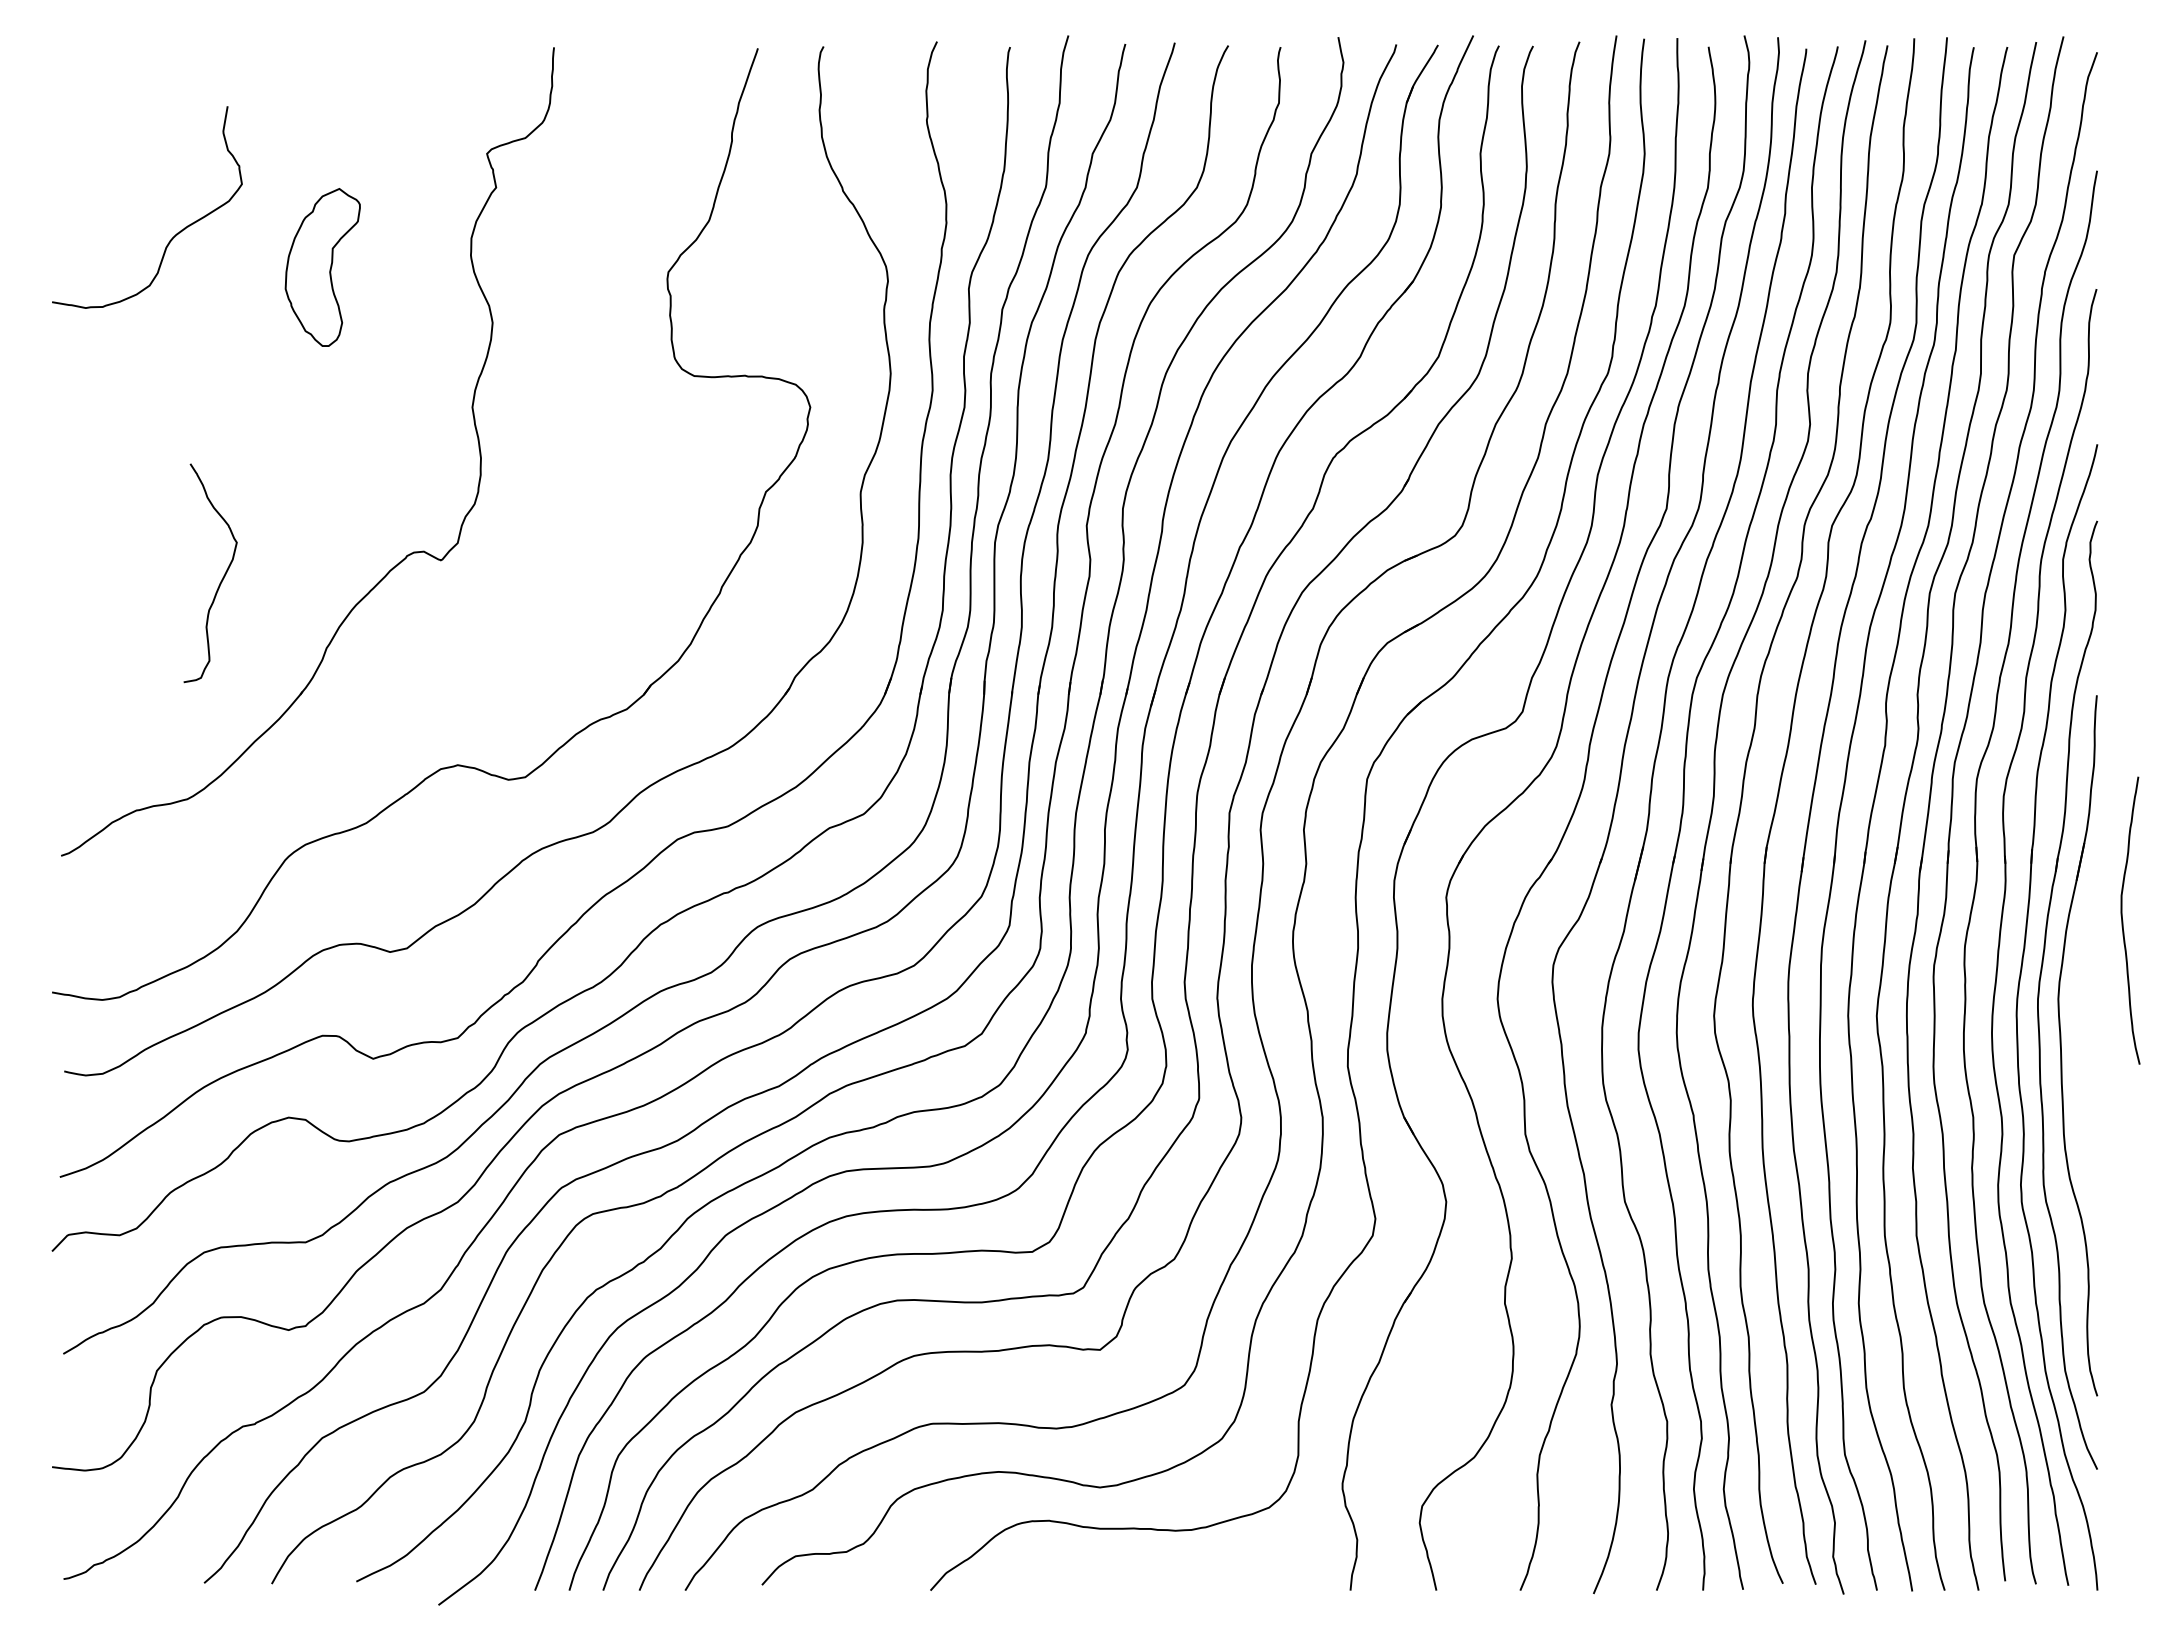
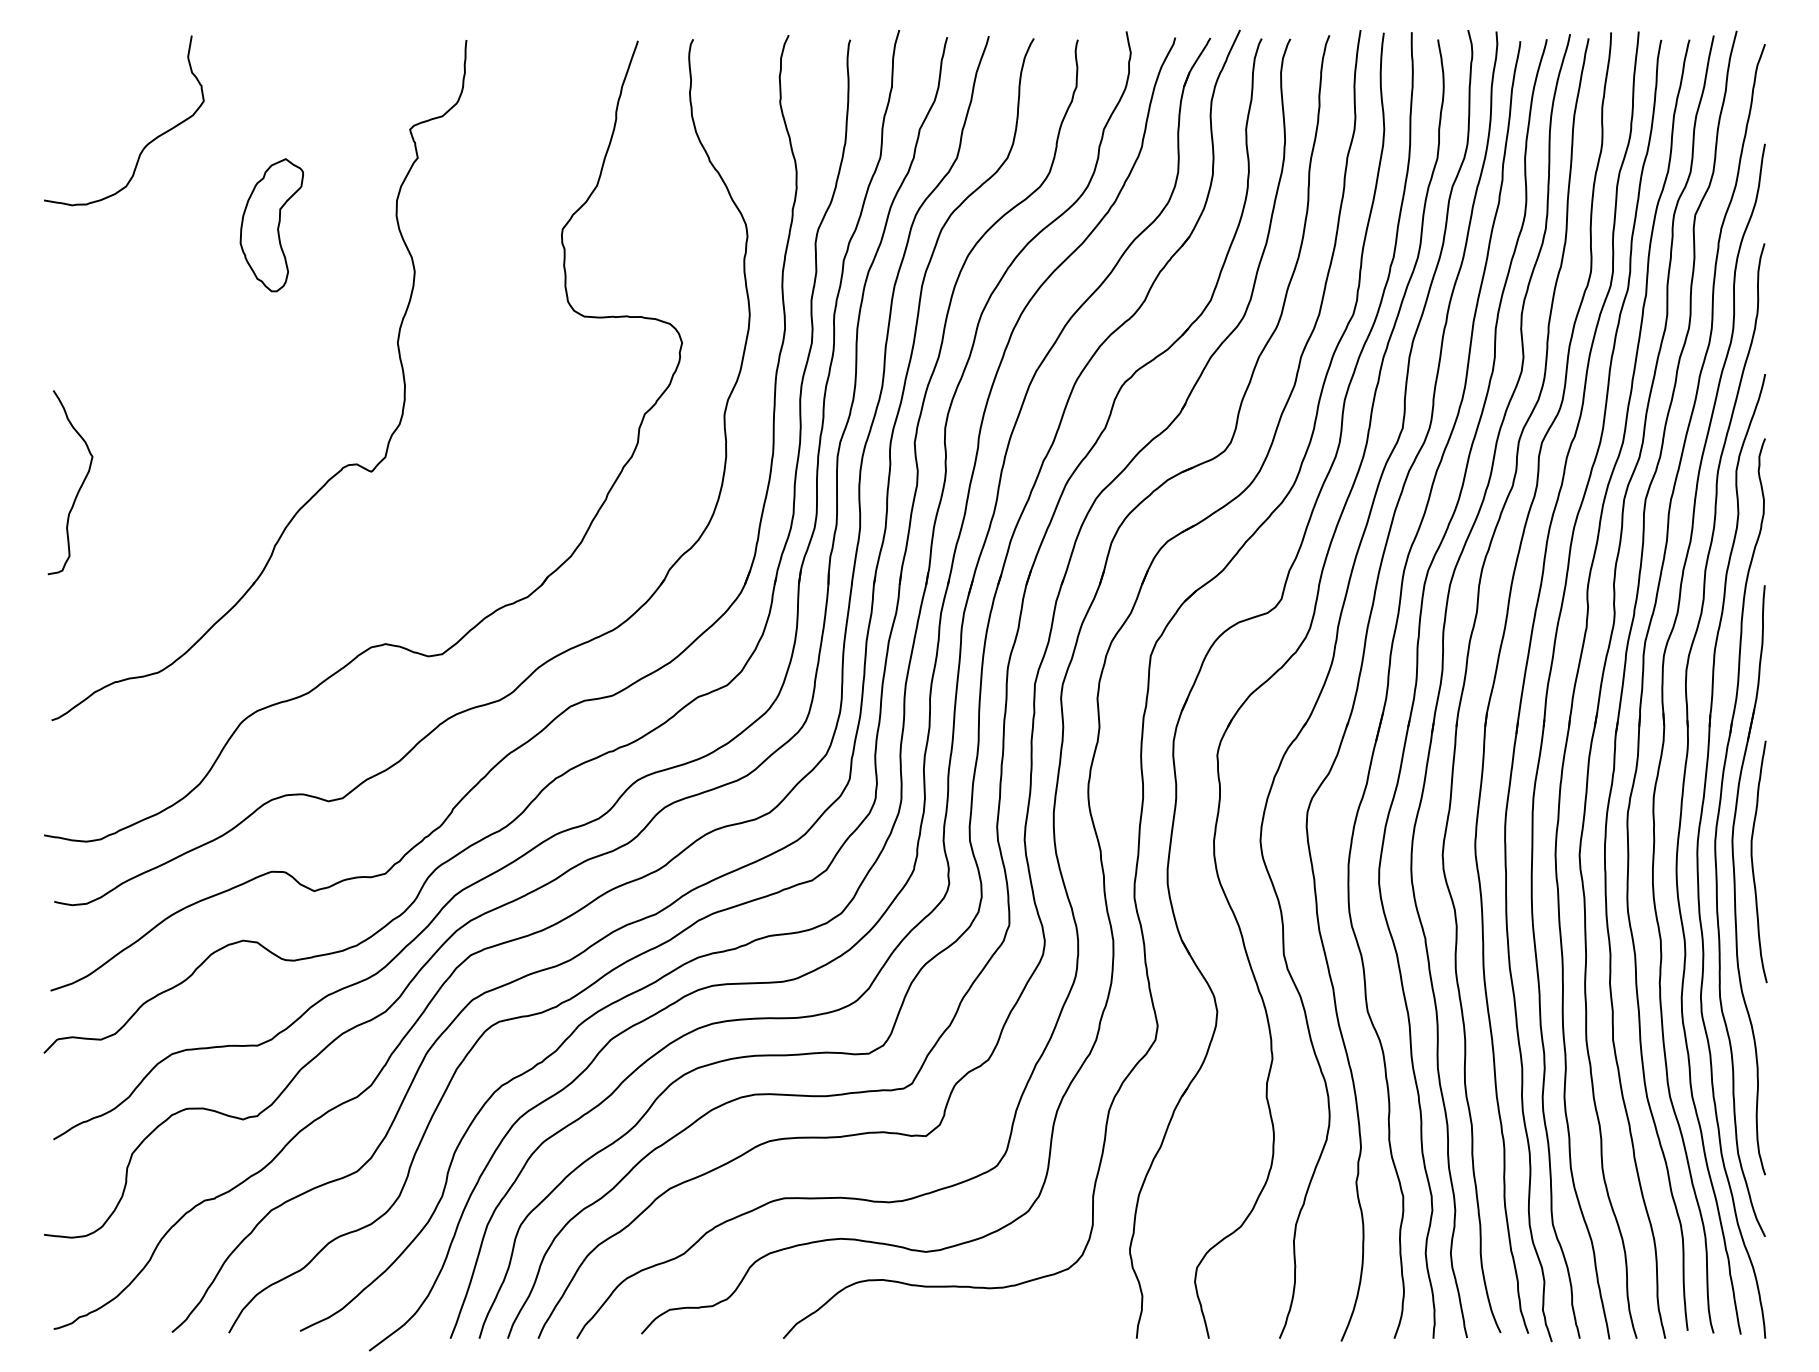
curve: (175, 234) -> (147, 143), moved
curve: (221, 579) -> (79, 487), moved
curve: (2123, 921) -> (1753, 862), moved

